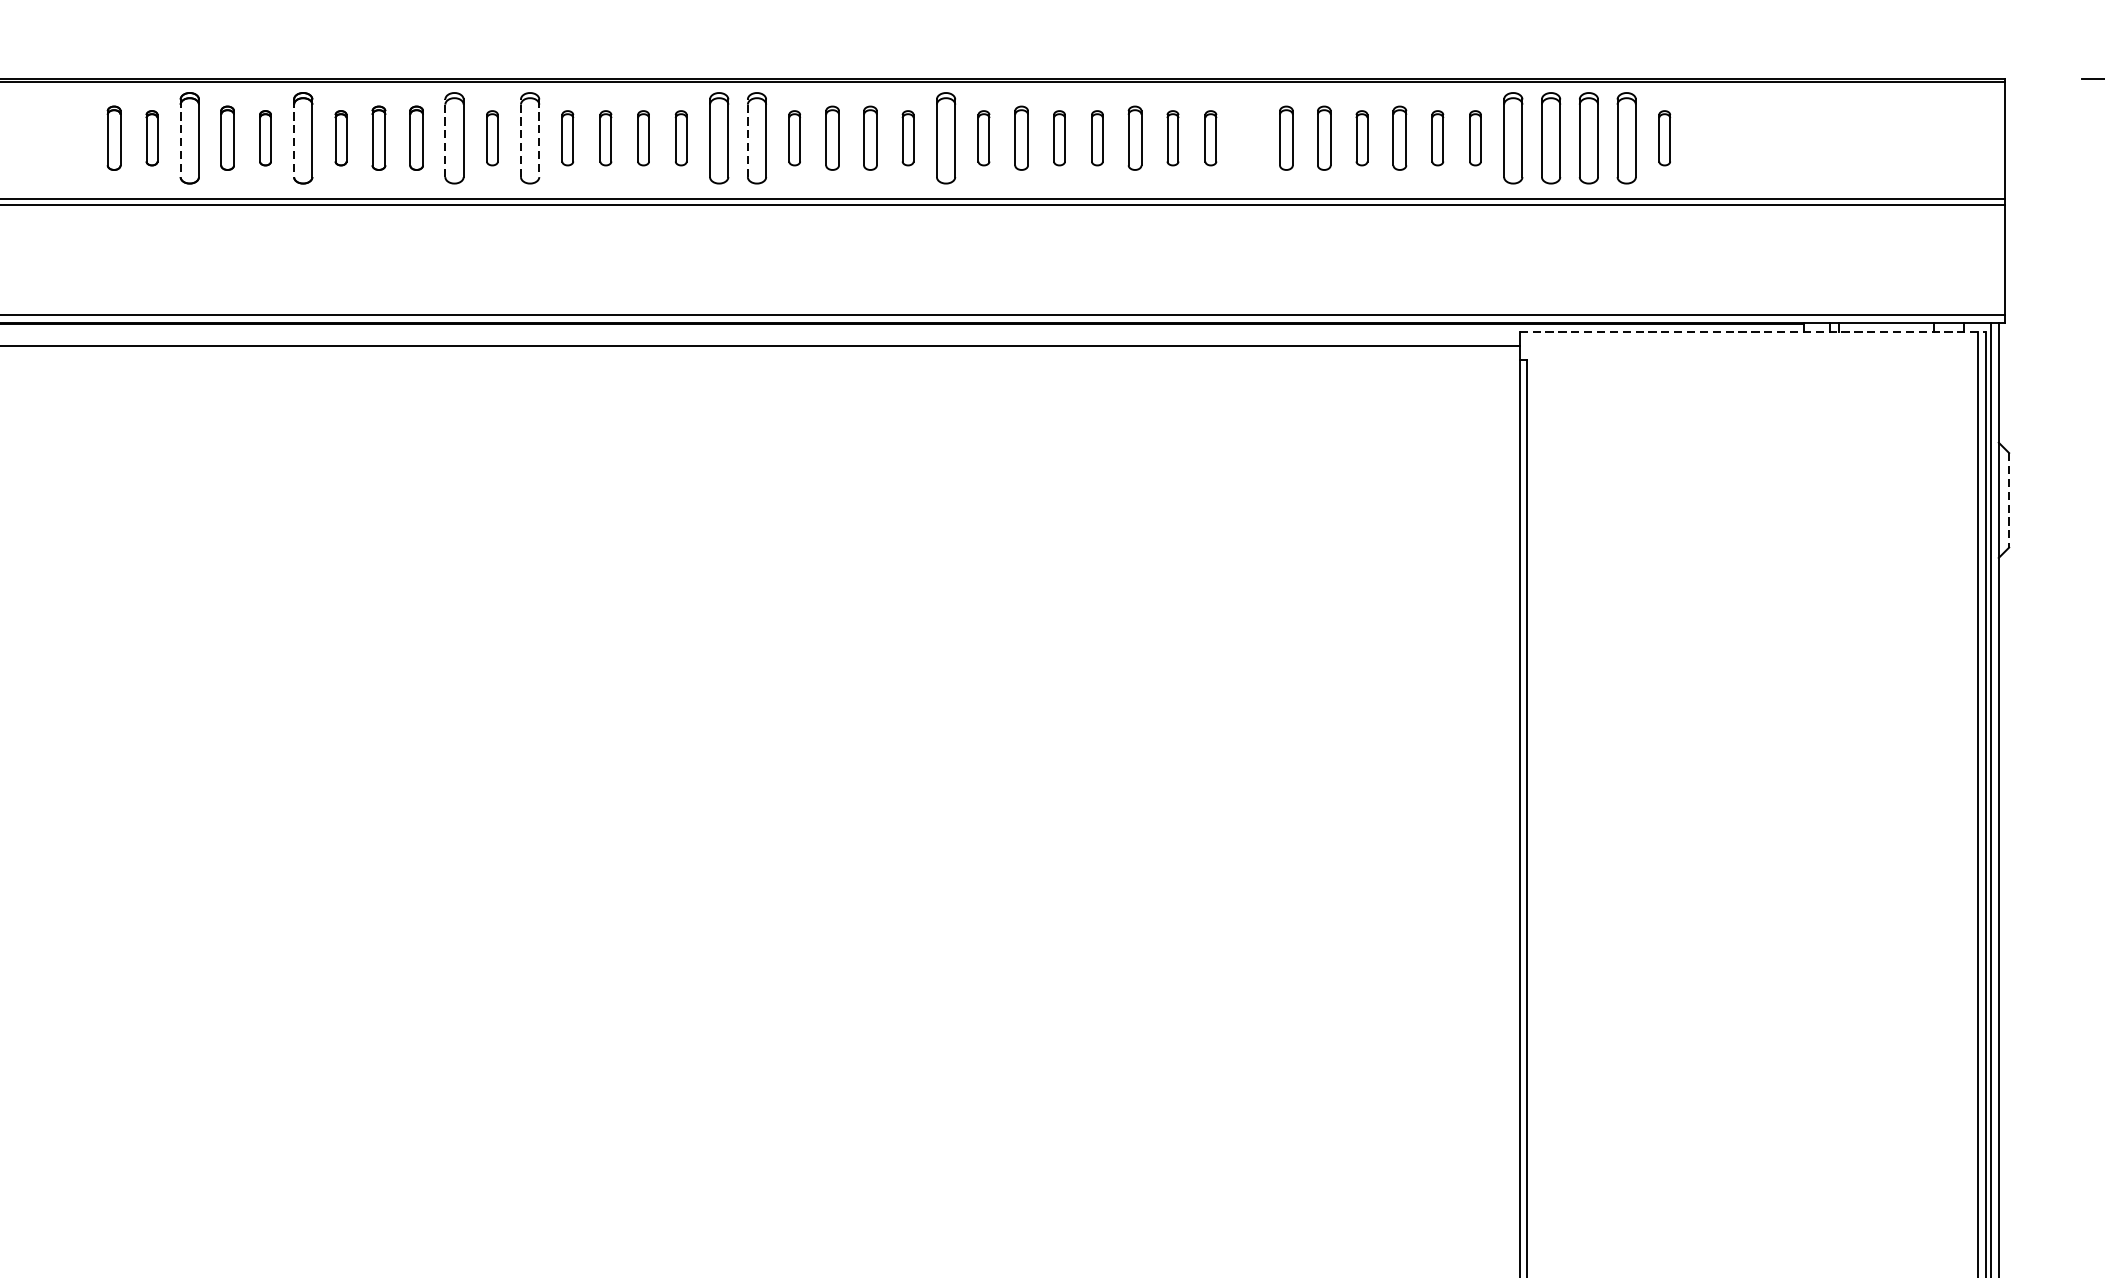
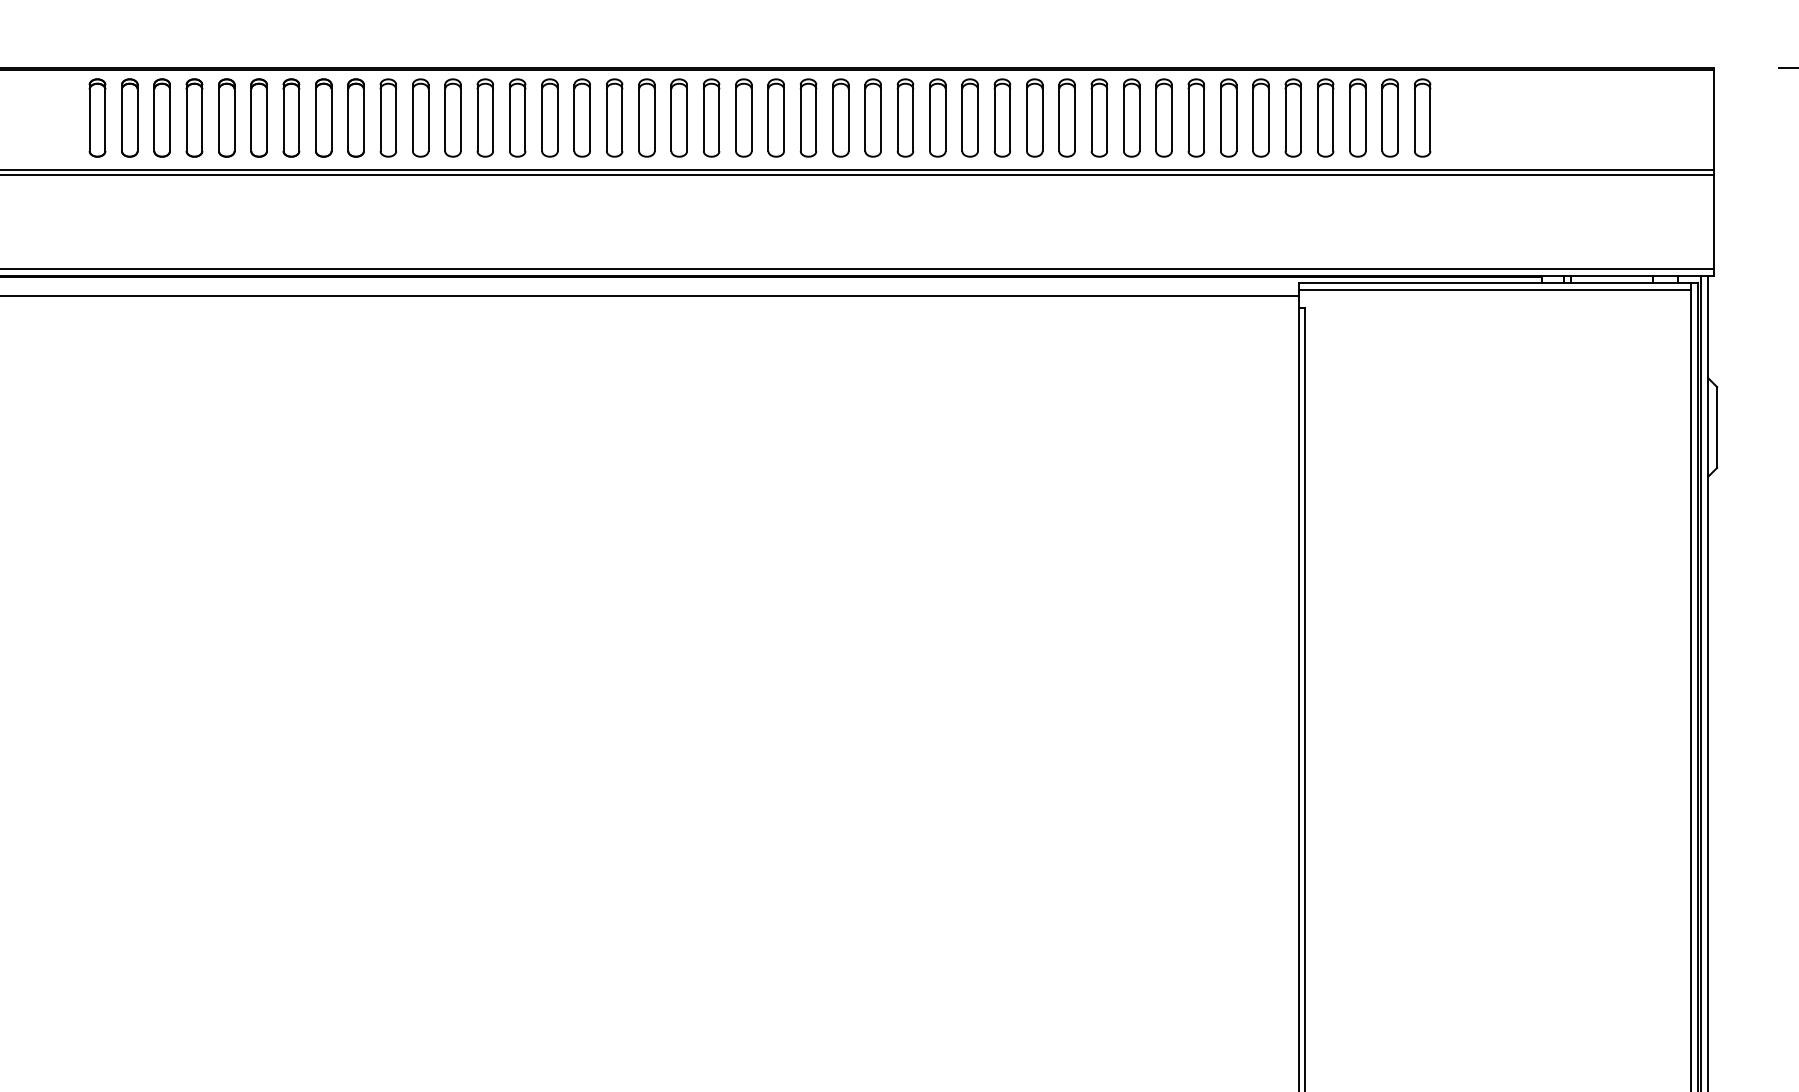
part: (114, 137) -> (97, 117), size x1.43
part: (151, 137) -> (129, 117), size x1.67
part: (227, 137) -> (194, 117), size x1.43
part: (265, 137) -> (226, 117), size x1.67
part: (341, 137) -> (291, 117), size x1.67
part: (378, 137) -> (323, 117), size x1.43
part: (416, 137) -> (355, 117), size x1.43
line: (445, 137) -> (380, 117), dashed -> solid
part: (492, 137) -> (420, 117), size x1.67
line: (521, 137) -> (445, 117), dashed -> solid
part: (566, 137) -> (484, 117), size x1.67
part: (605, 137) -> (517, 117), size x1.67
part: (643, 137) -> (549, 117), size x1.67
part: (680, 137) -> (581, 117), size x1.67
line: (748, 137) -> (639, 117), dashed -> solid
part: (793, 137) -> (678, 117), size x1.67
part: (832, 137) -> (711, 117), size x1.43
part: (869, 137) -> (743, 117), size x1.43
part: (907, 137) -> (775, 117), size x1.67
part: (983, 137) -> (840, 117), size x1.67
part: (1020, 137) -> (872, 117), size x1.43
part: (1059, 137) -> (905, 117), size x1.67
part: (1096, 137) -> (937, 117), size x1.67
part: (1134, 137) -> (969, 117), size x1.43
part: (1173, 137) -> (1002, 117), size x1.67
part: (1210, 137) -> (1034, 117), size x1.67
part: (1247, 137) -> (1066, 117), added
part: (1286, 137) -> (1099, 117), size x1.43
part: (1323, 137) -> (1131, 117), size x1.43
part: (1361, 137) -> (1163, 117), size x1.67
part: (1399, 137) -> (1196, 117), size x1.43
part: (1437, 137) -> (1228, 117), size x1.67
part: (1474, 137) -> (1260, 117), size x1.67
part: (1664, 137) -> (1422, 117), size x1.67
line: (180, 138) -> (154, 118), dashed -> solid
line: (294, 138) -> (251, 118), dashed -> solid
line: (538, 138) -> (460, 118), dashed -> solid
line: (1753, 331) -> (1498, 283), dashed -> solid
line: (1748, 340) -> (1494, 290), added
line: (2009, 500) -> (1717, 427), dashed -> solid

